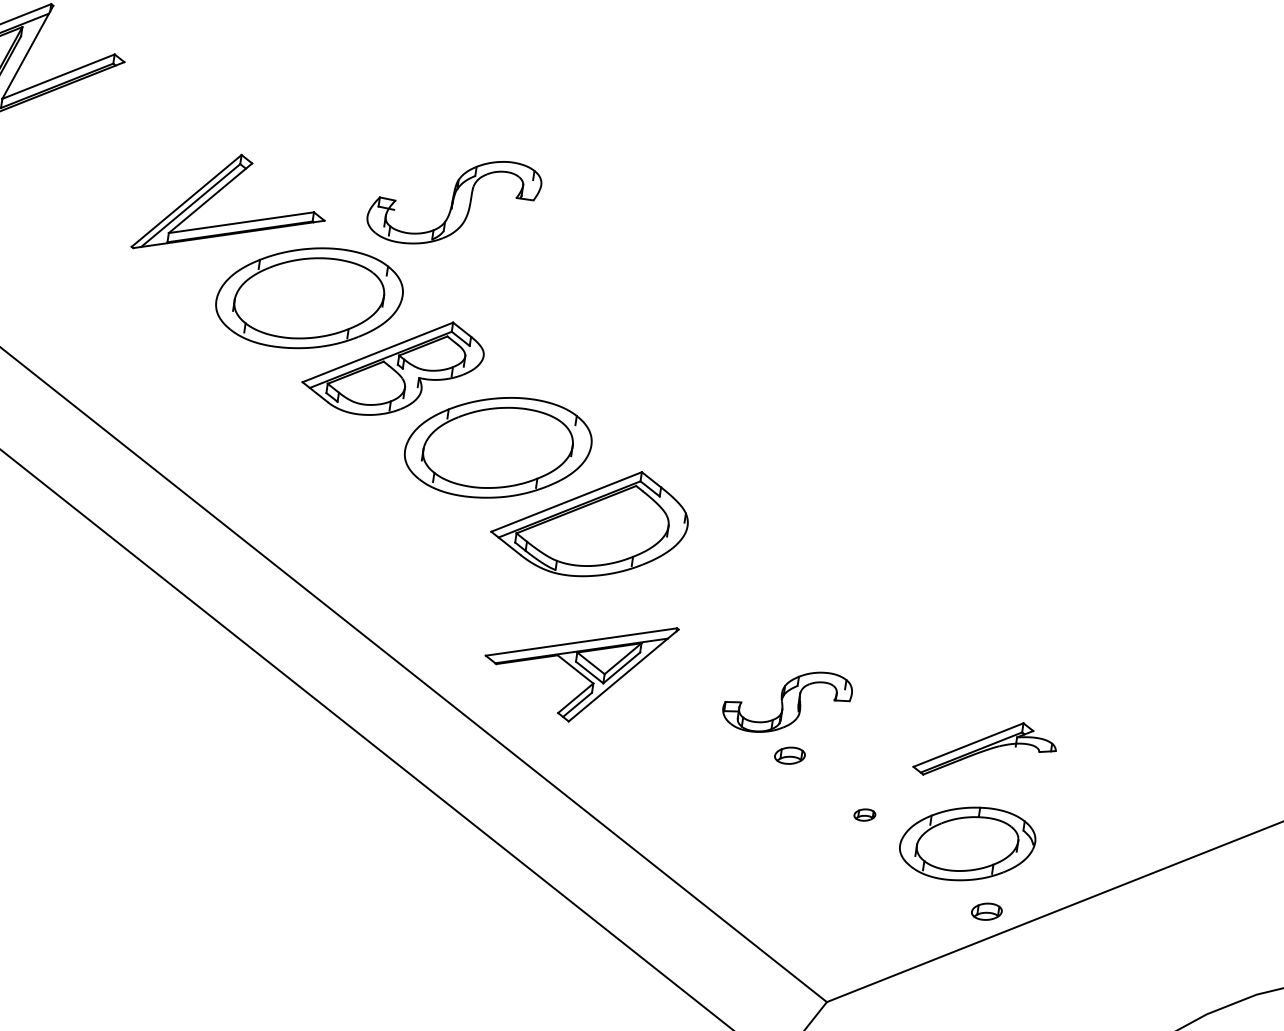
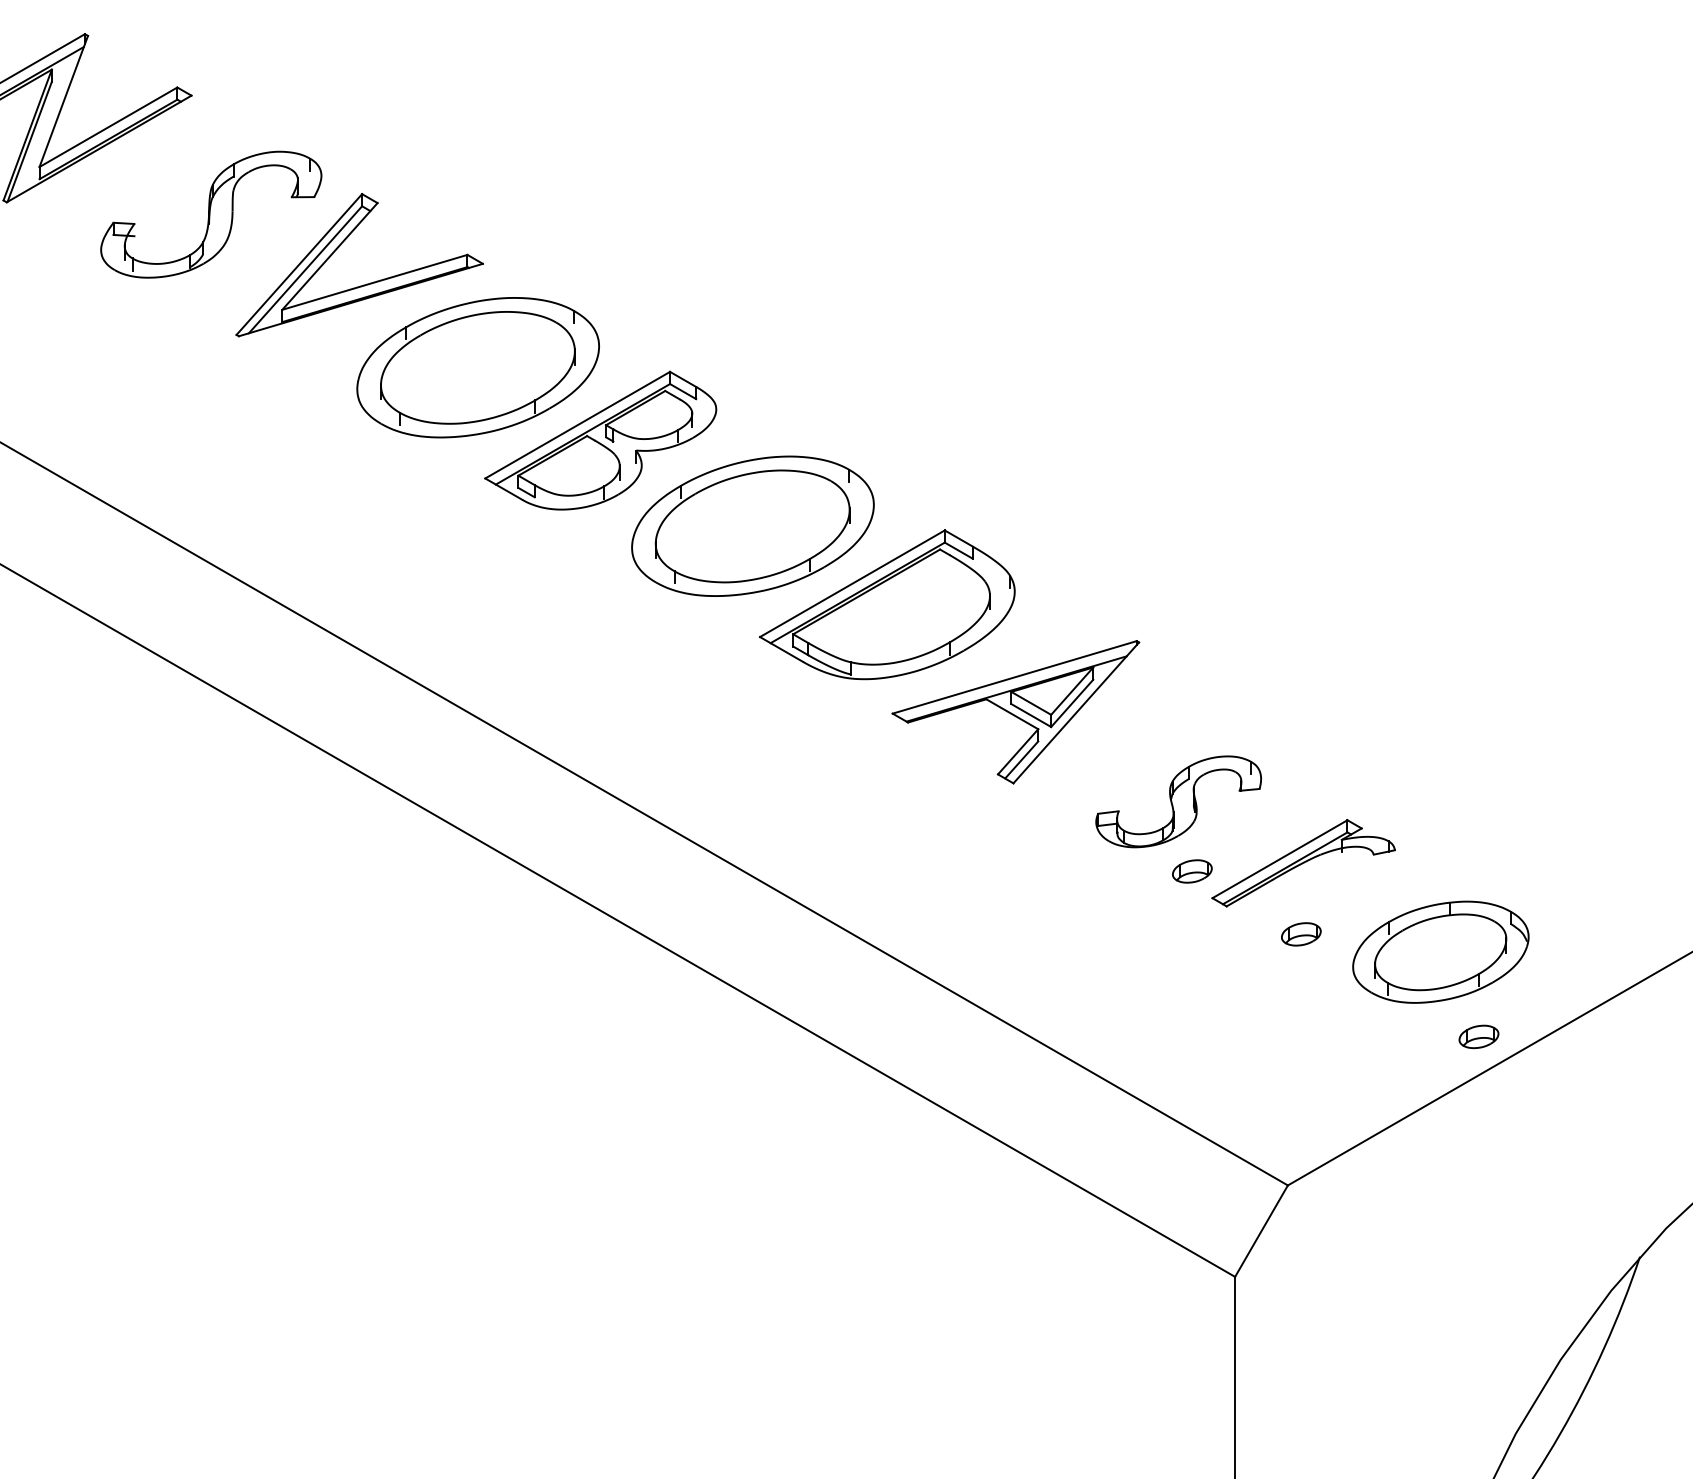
part: (454, 202) -> (211, 214), moved
part: (578, 668) -> (1015, 712), moved
part: (985, 750) -> (1303, 863), moved
part: (864, 815) -> (1301, 934), size x1.43

